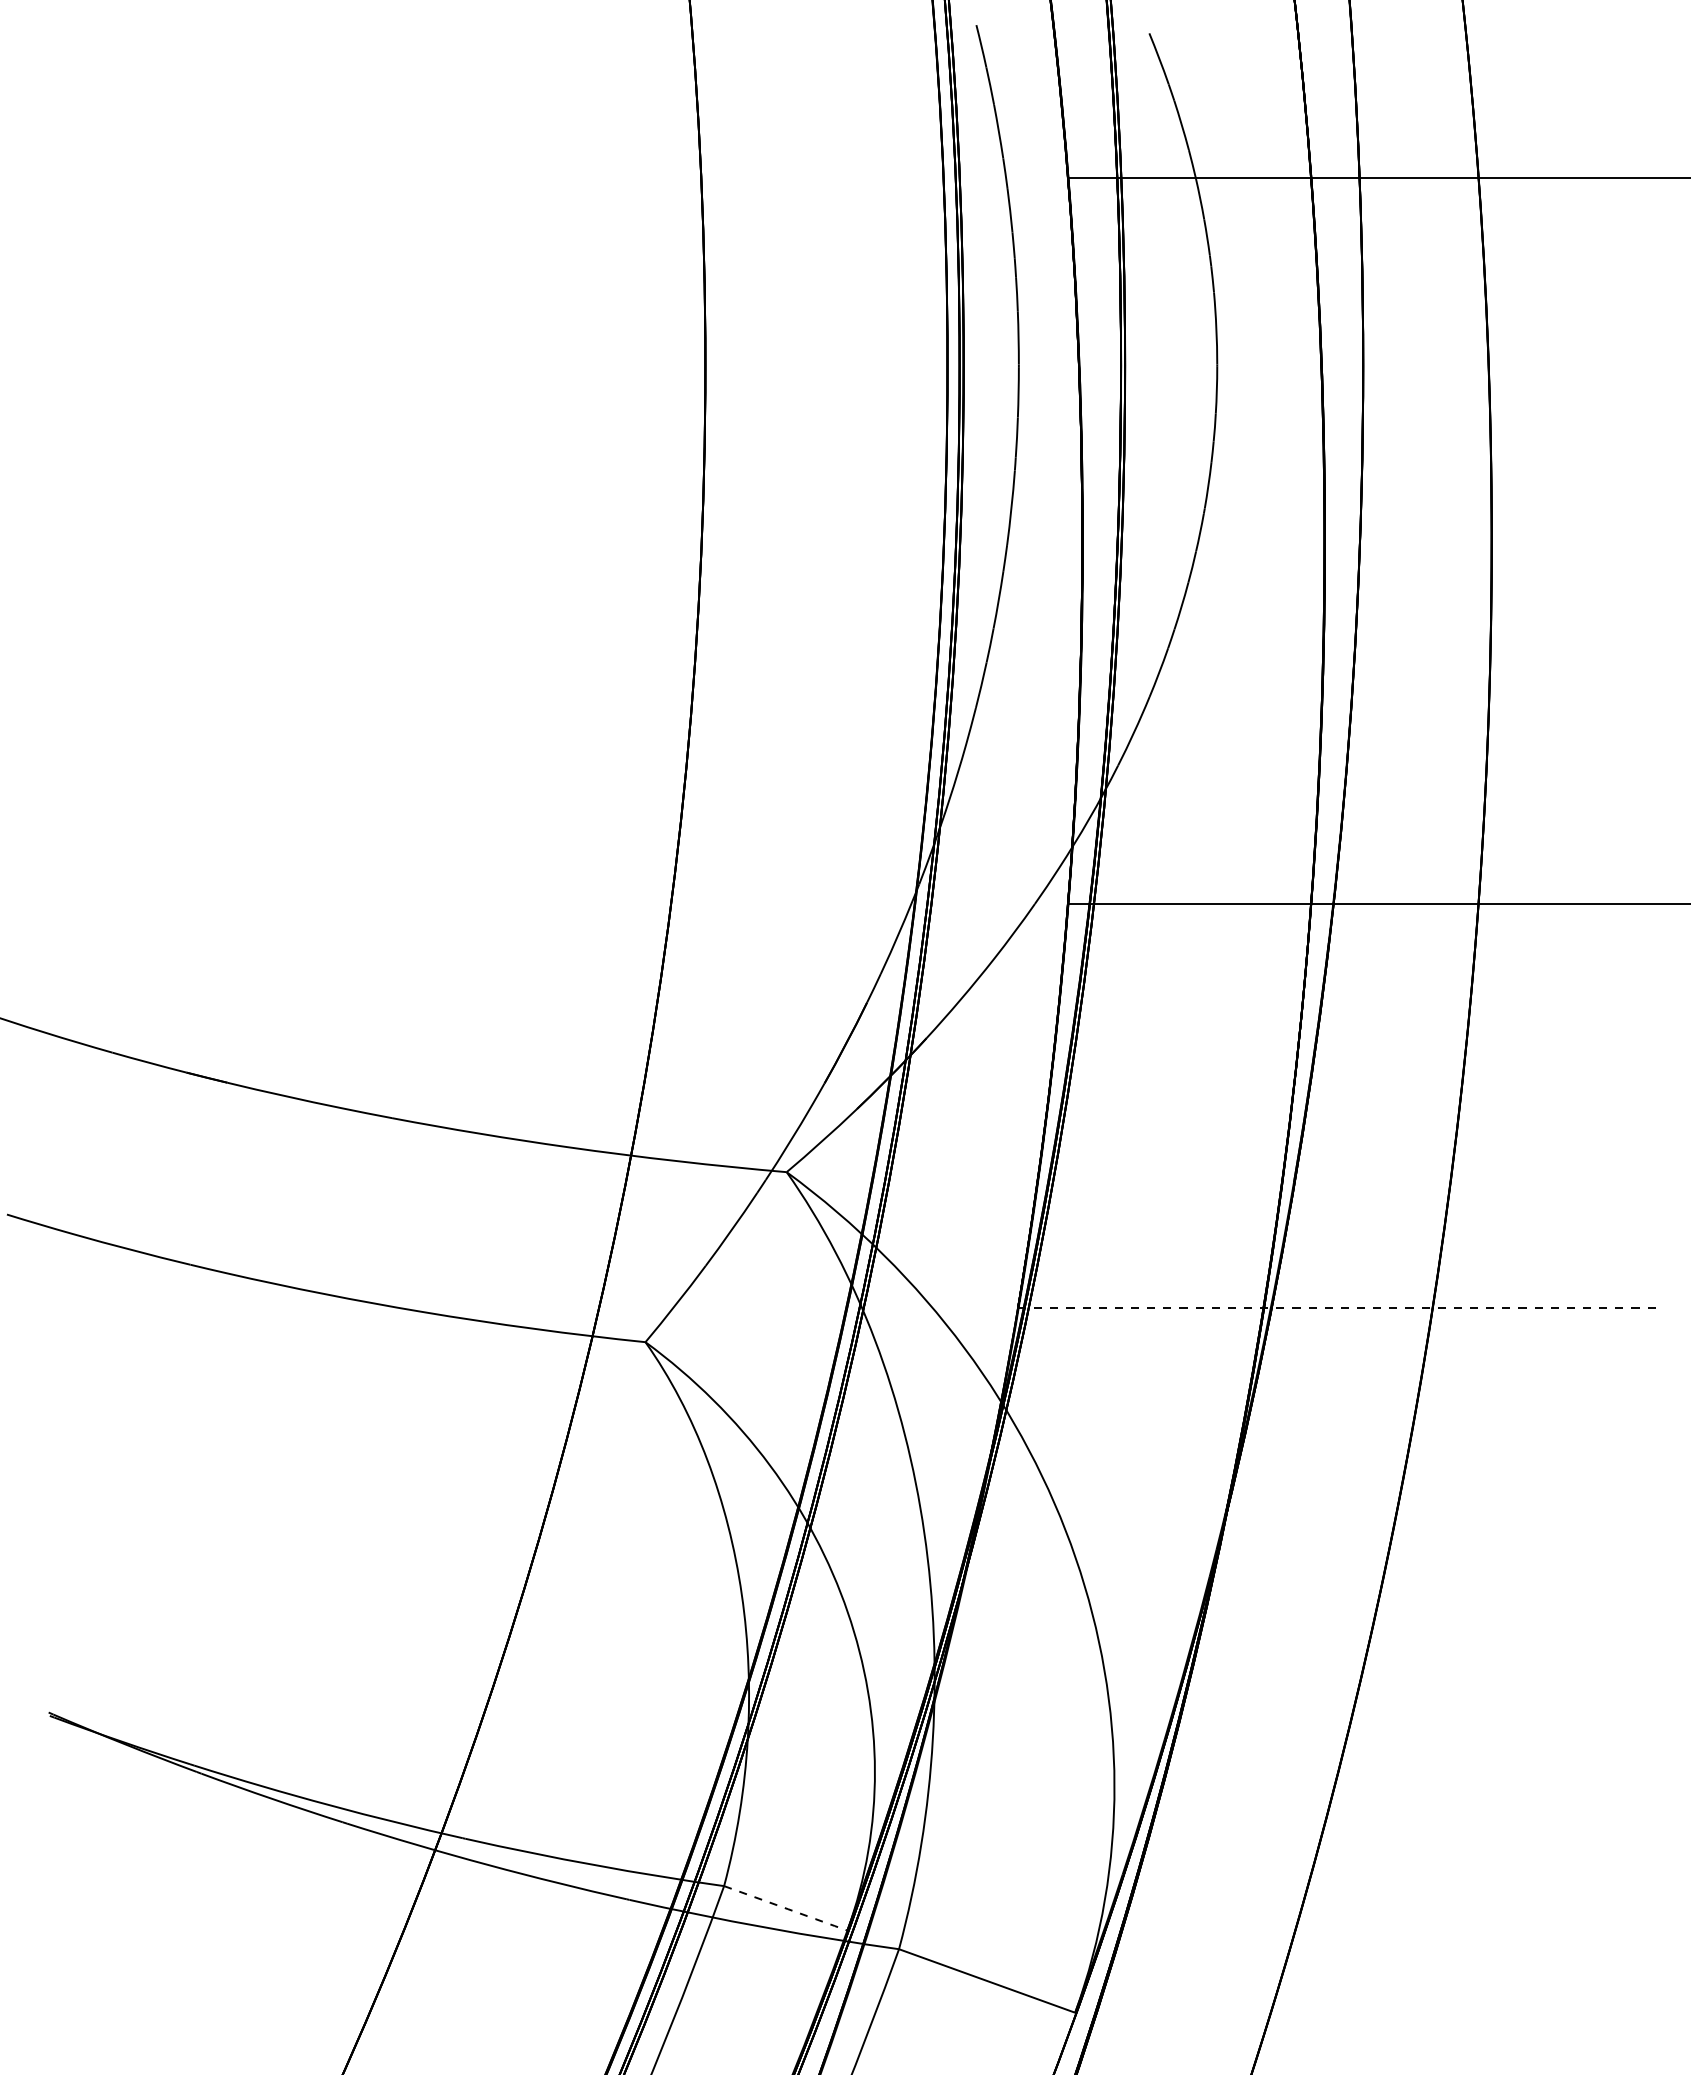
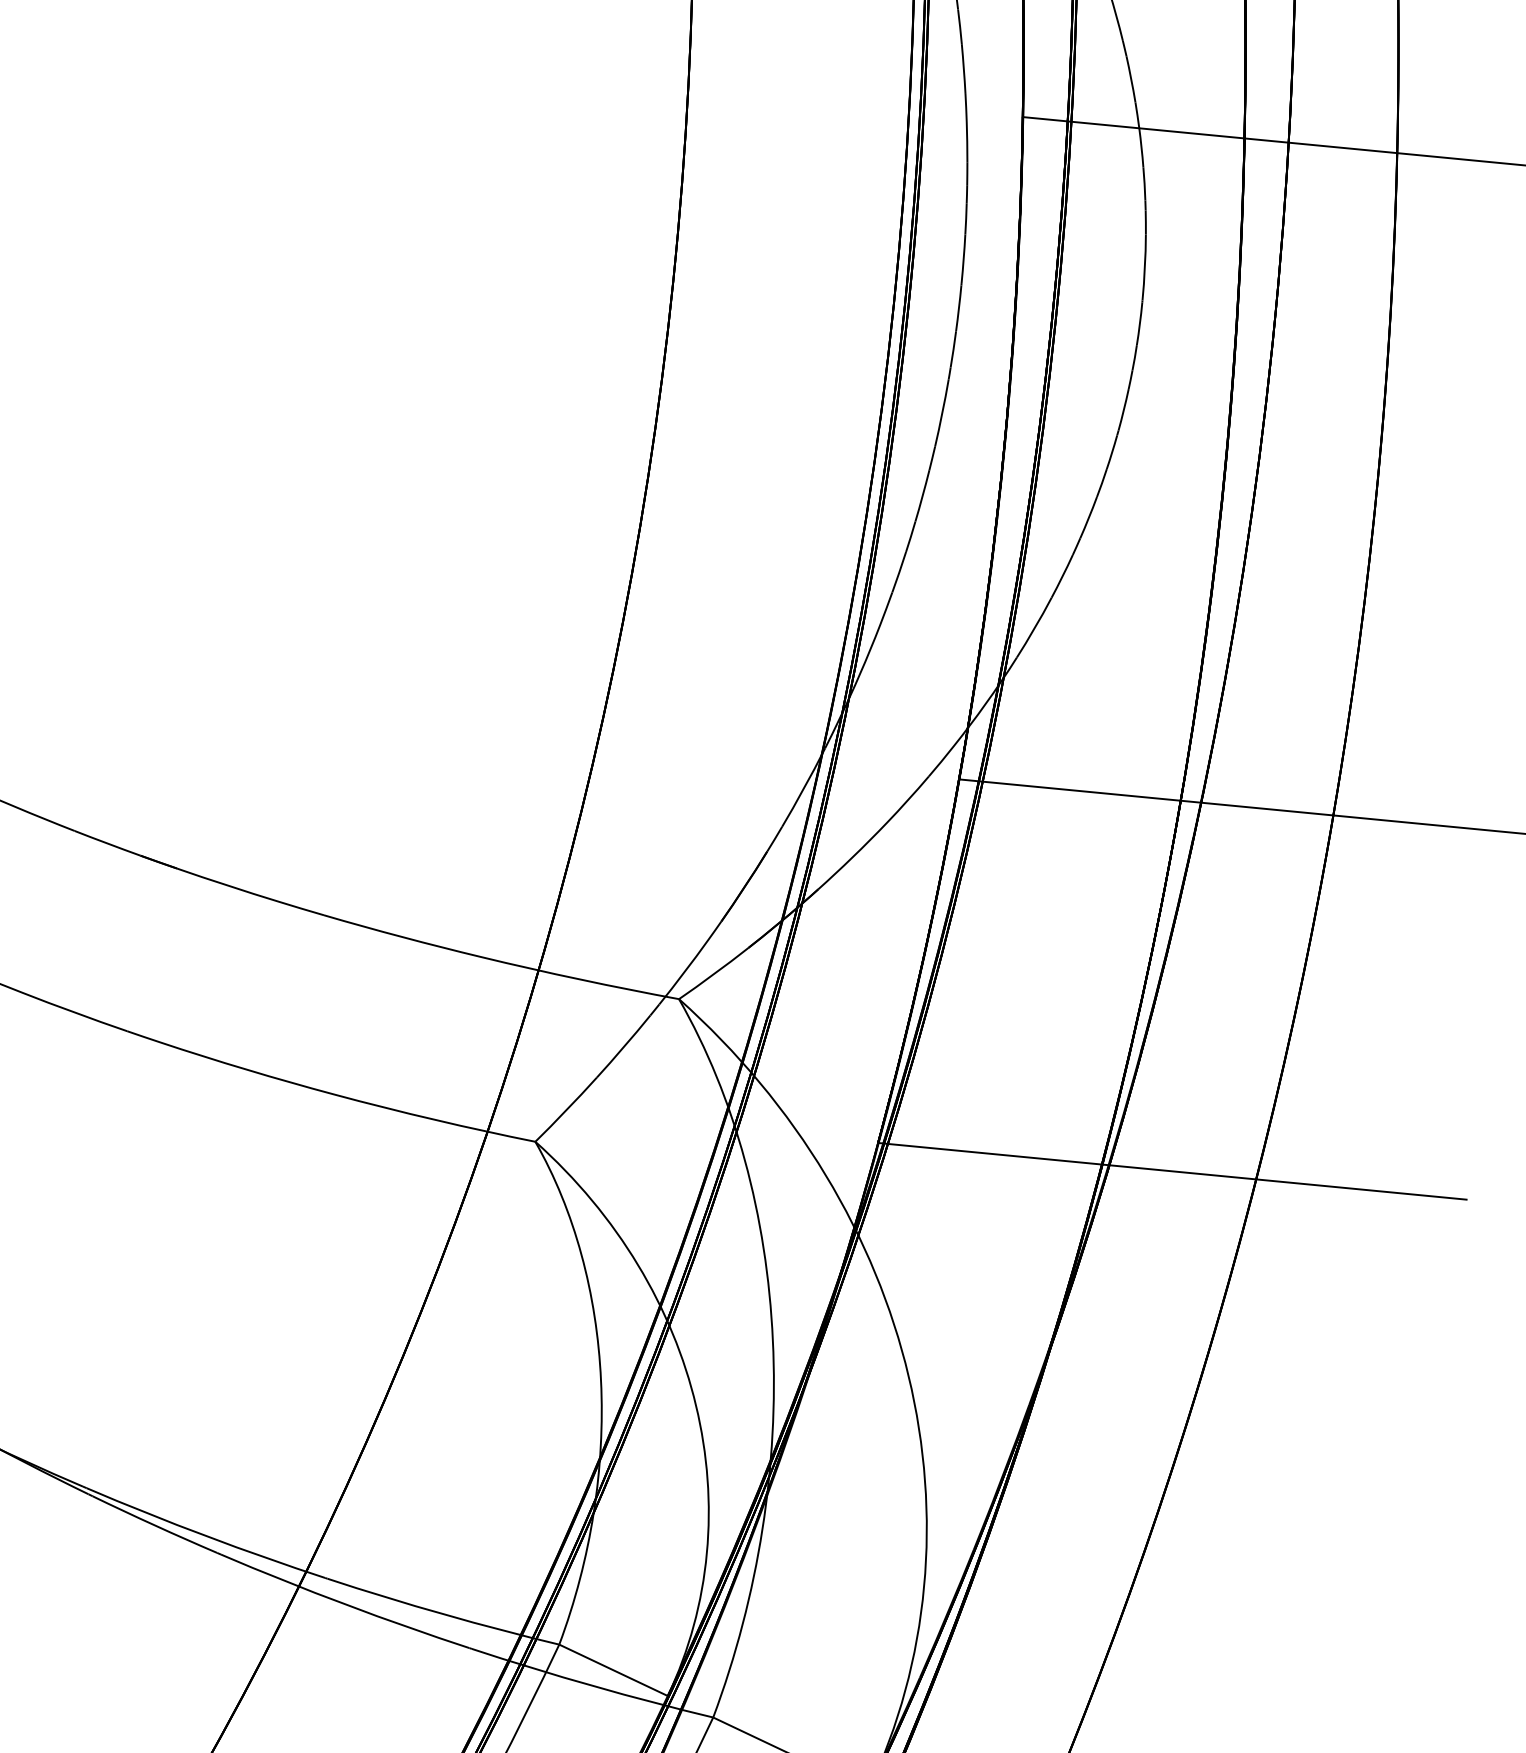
line: (1340, 1307) -> (1172, 1171), dashed -> solid
arc: (789, 1909) -> (616, 1671), dashed -> solid

